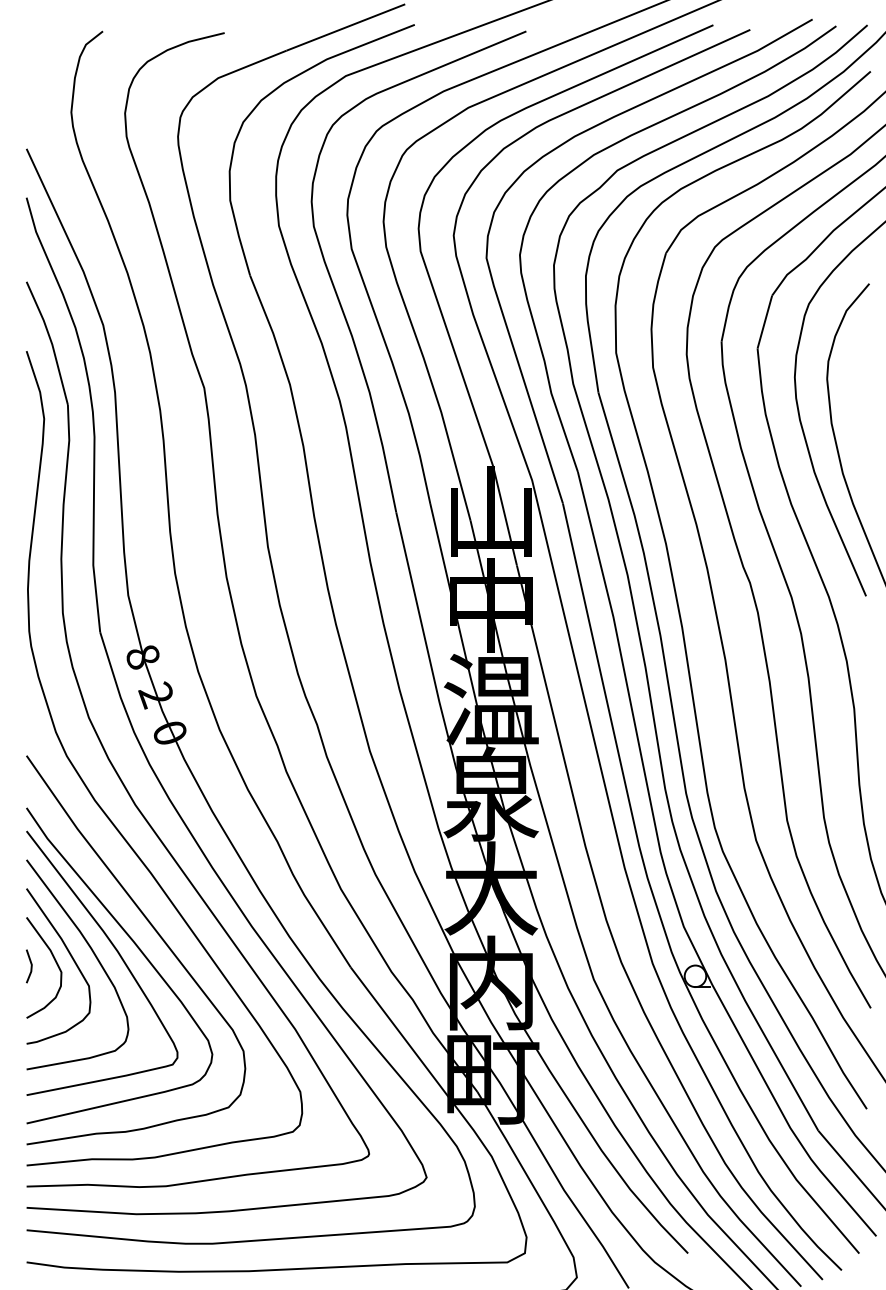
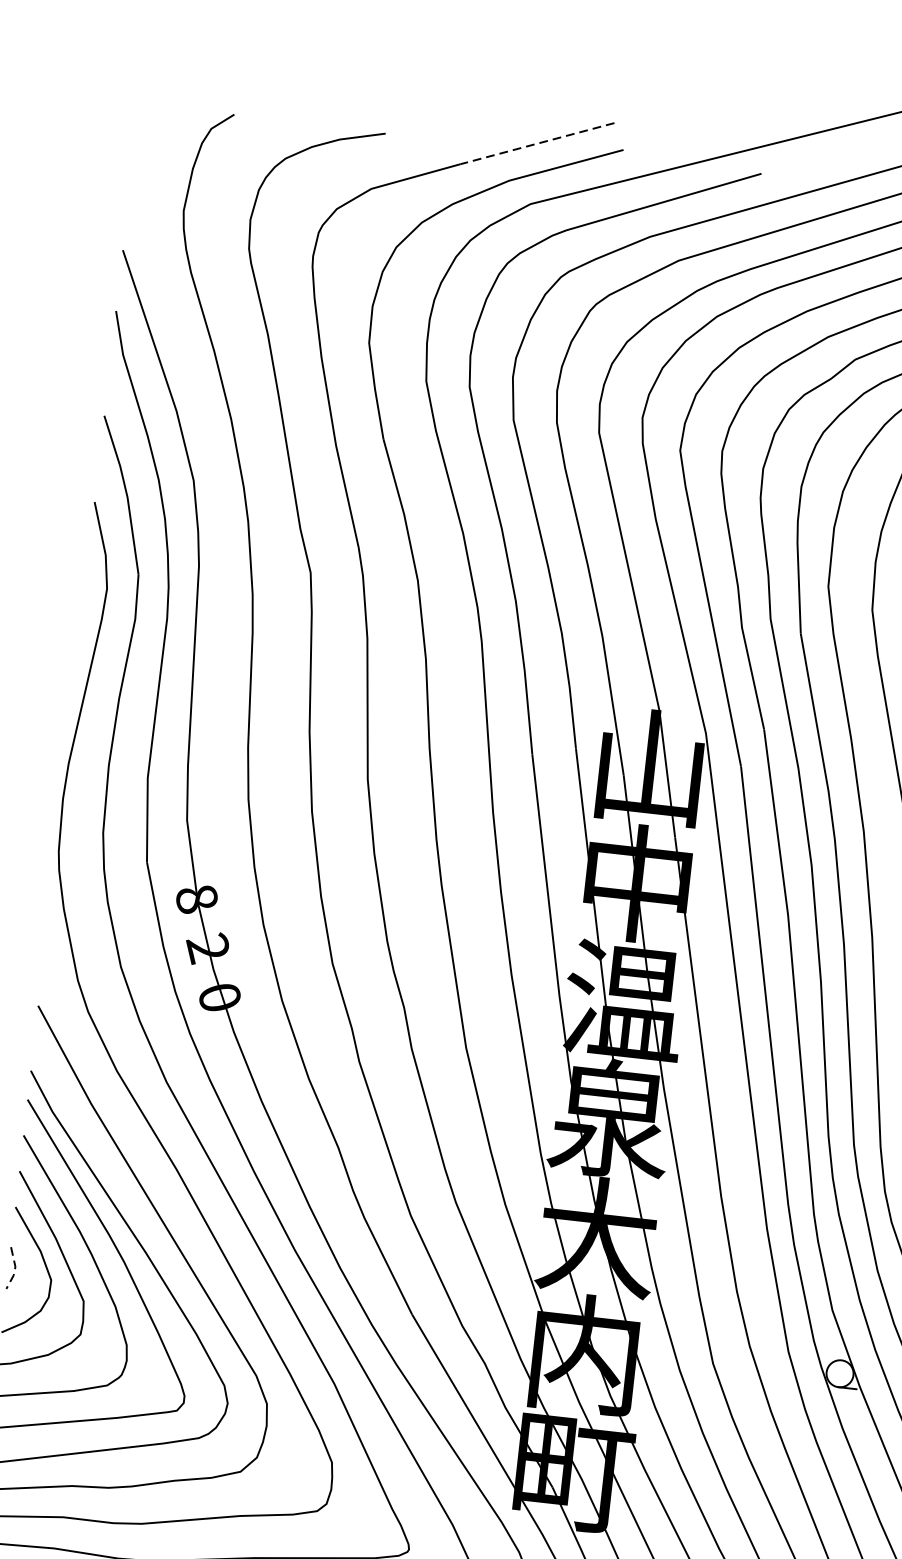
line: (345, 27) -> (536, 143), solid -> dashed
line: (31, 966) -> (14, 1268), solid -> dashed

